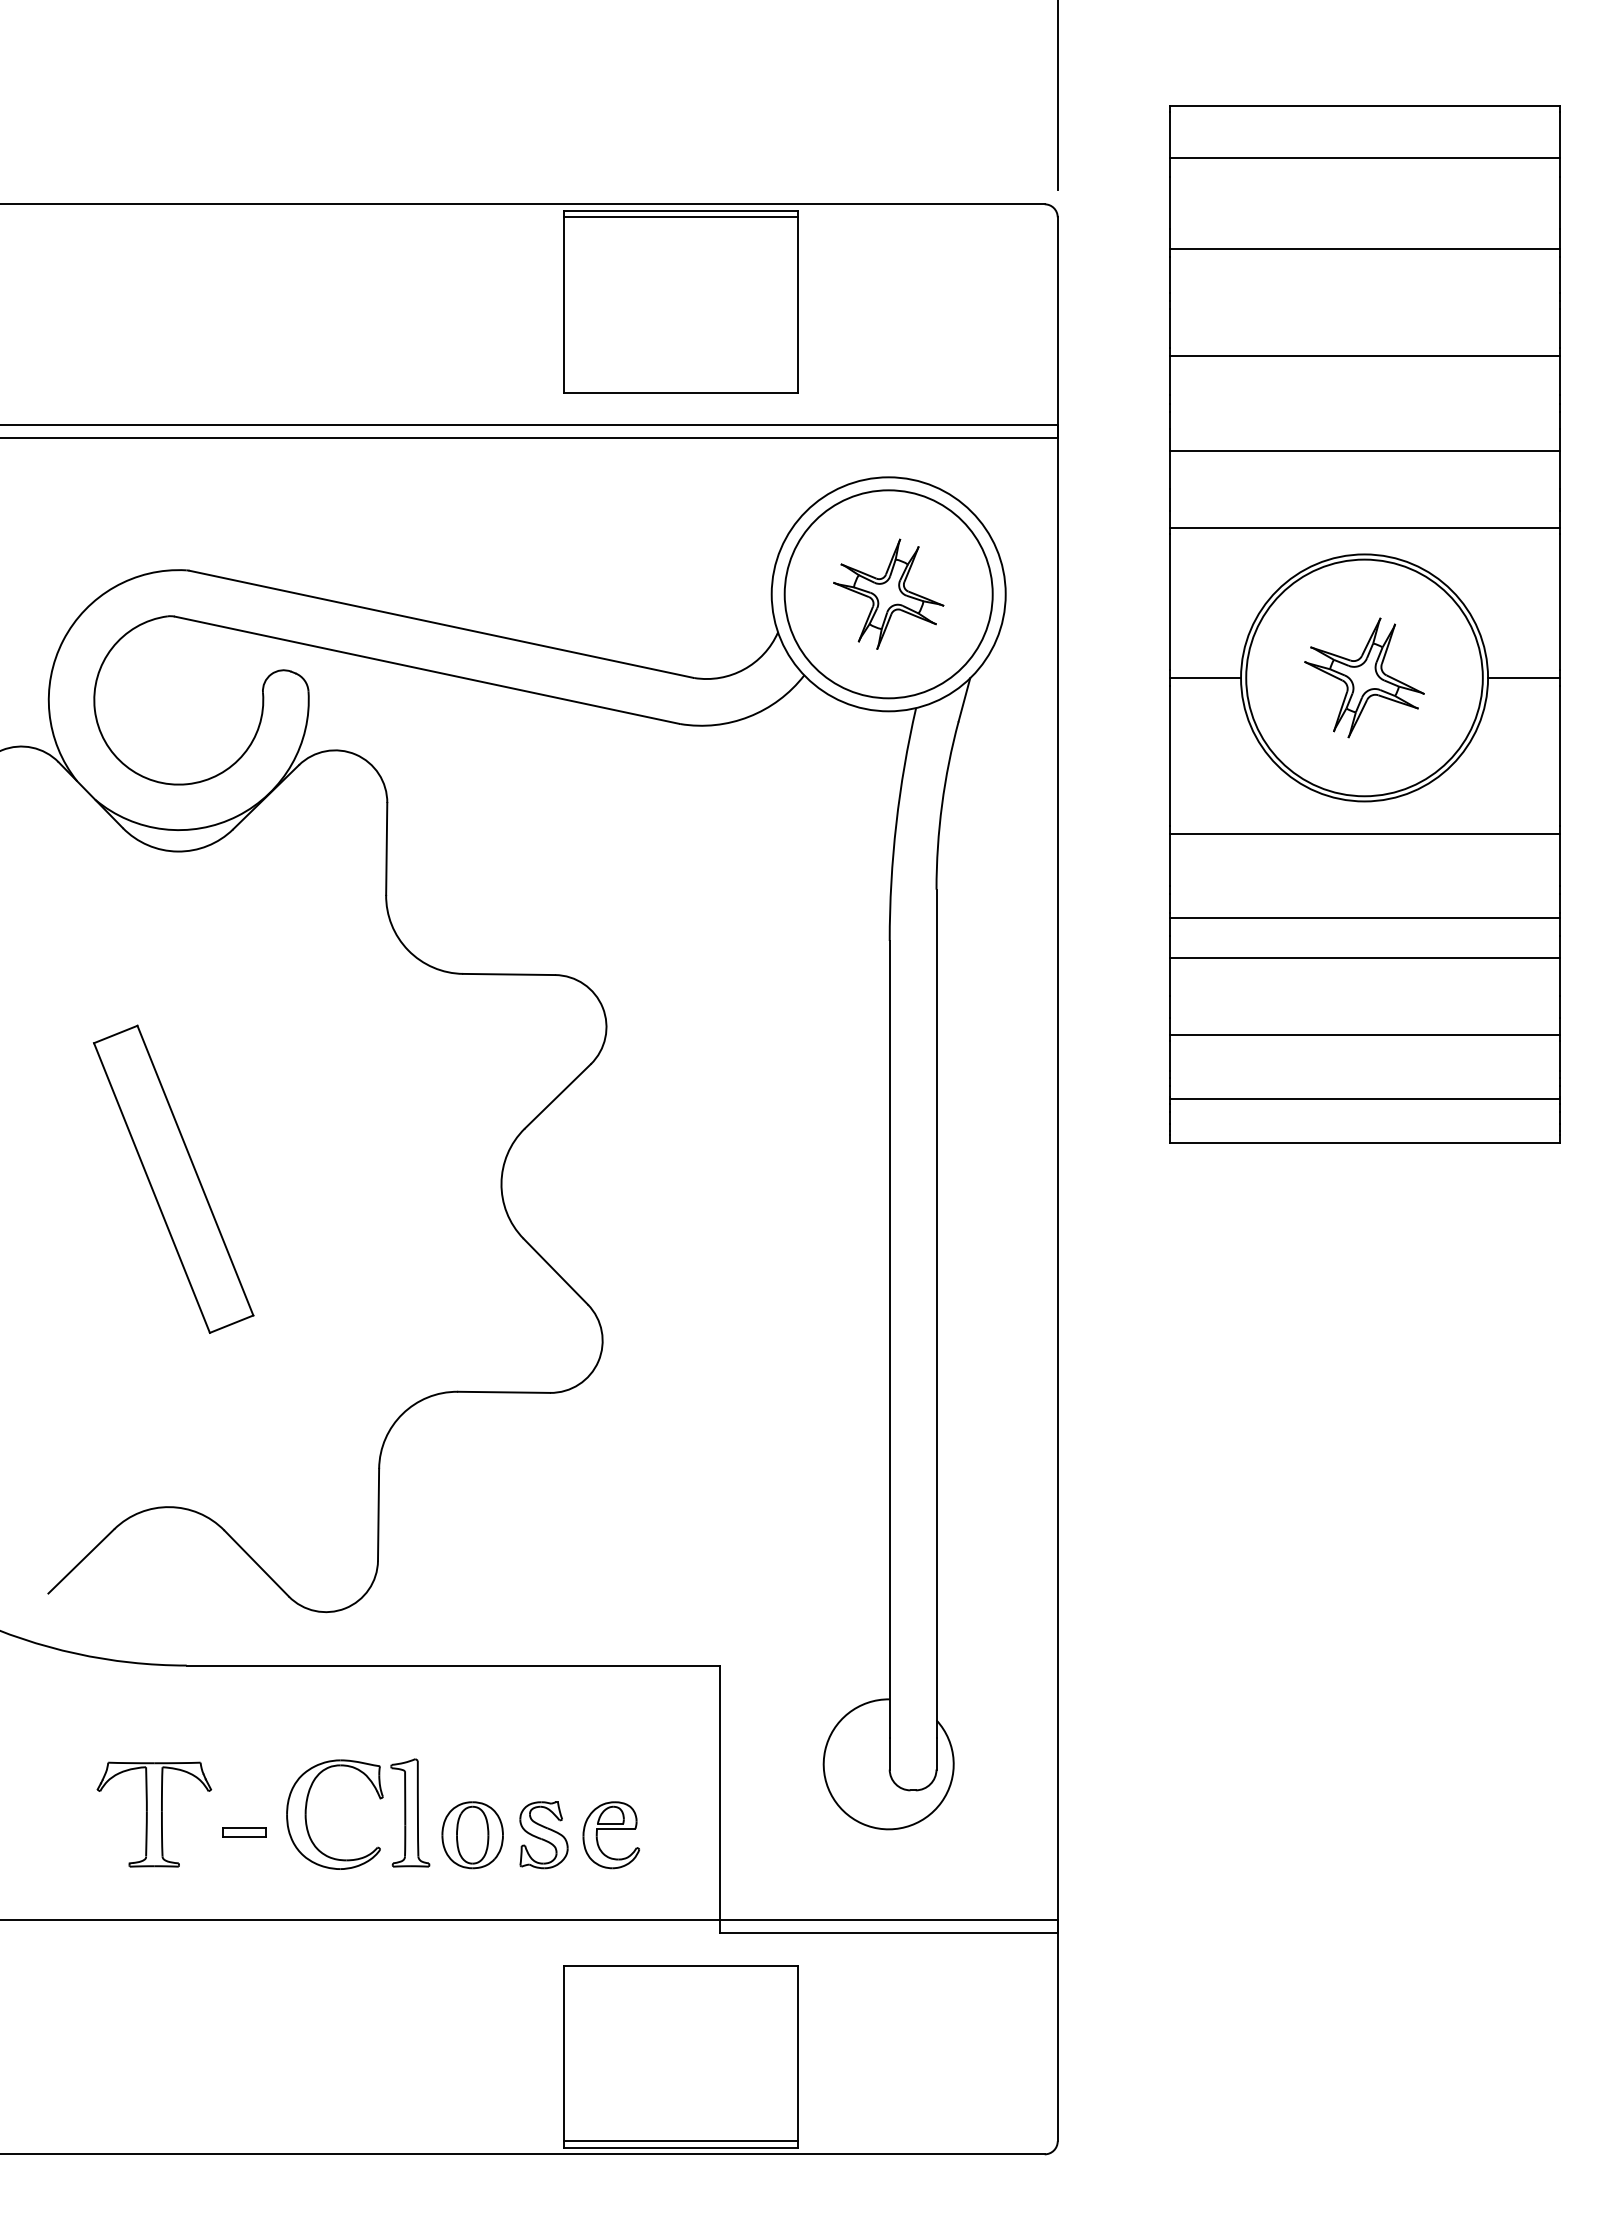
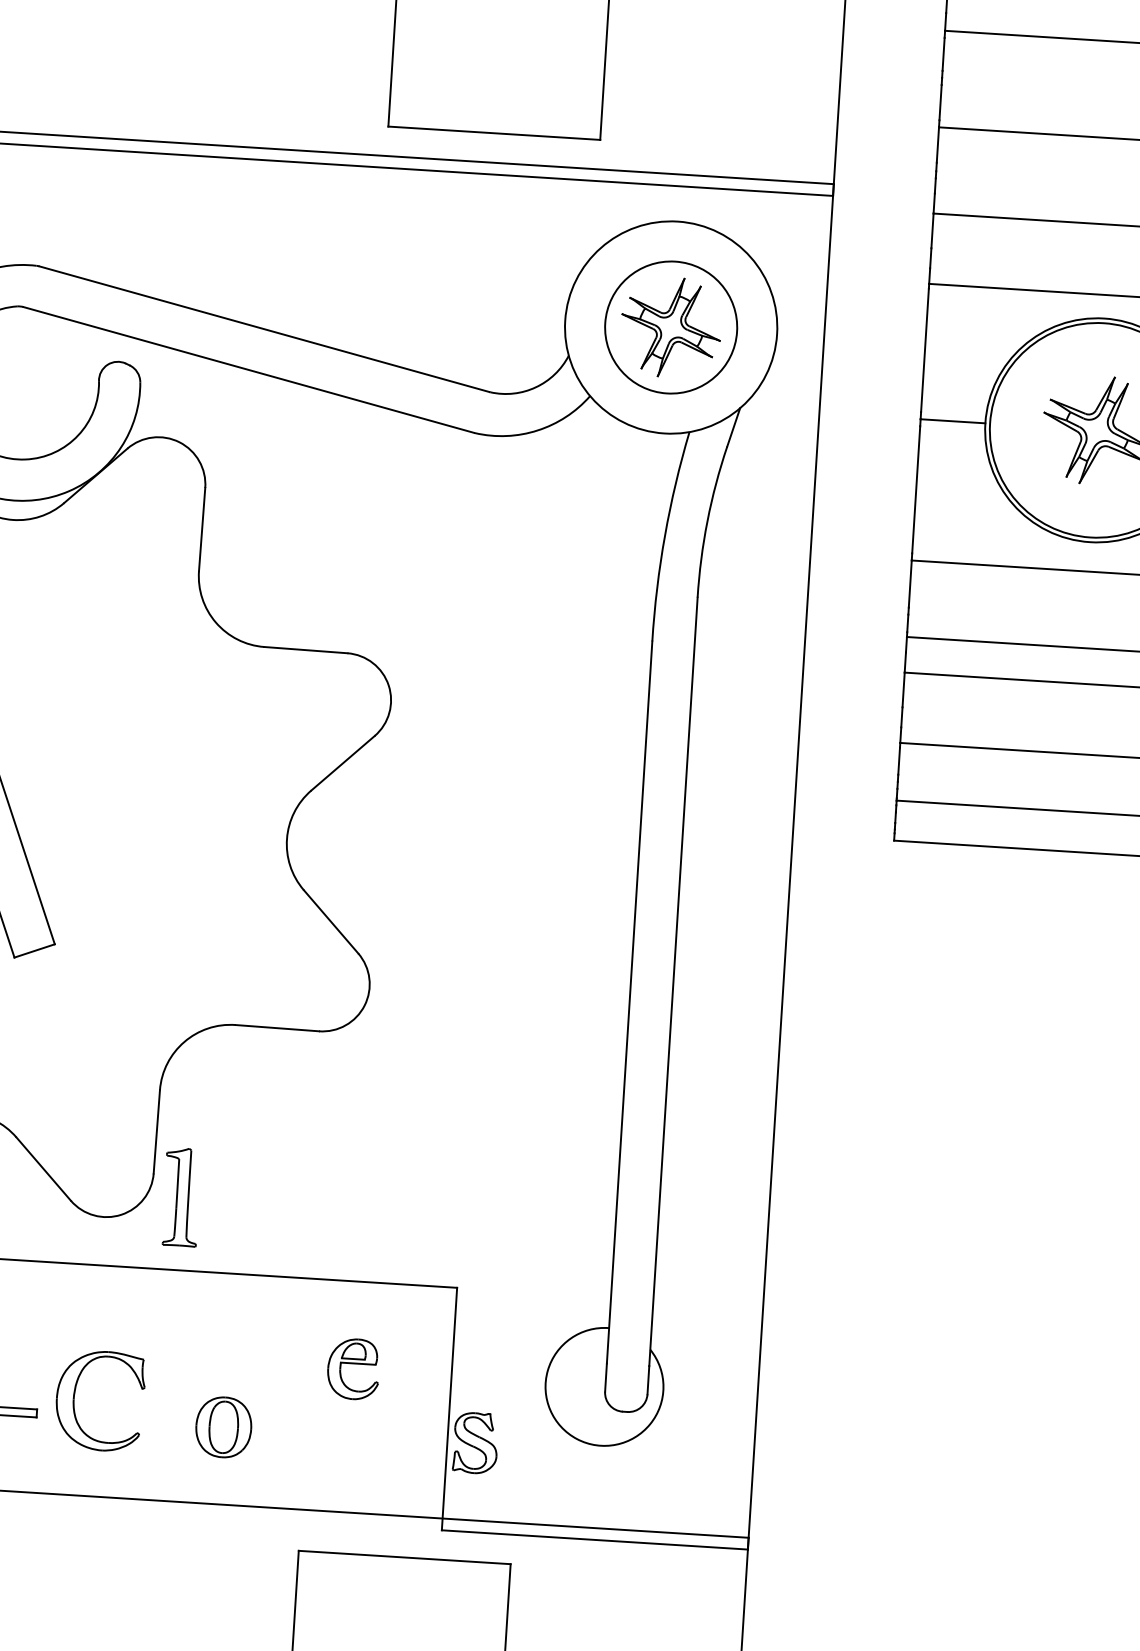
circle: (888, 594) -> (670, 327), size x0.7
part: (410, 1812) -> (181, 1196), moved
part: (543, 1835) -> (475, 1443), moved
part: (610, 1835) -> (352, 1369), moved

